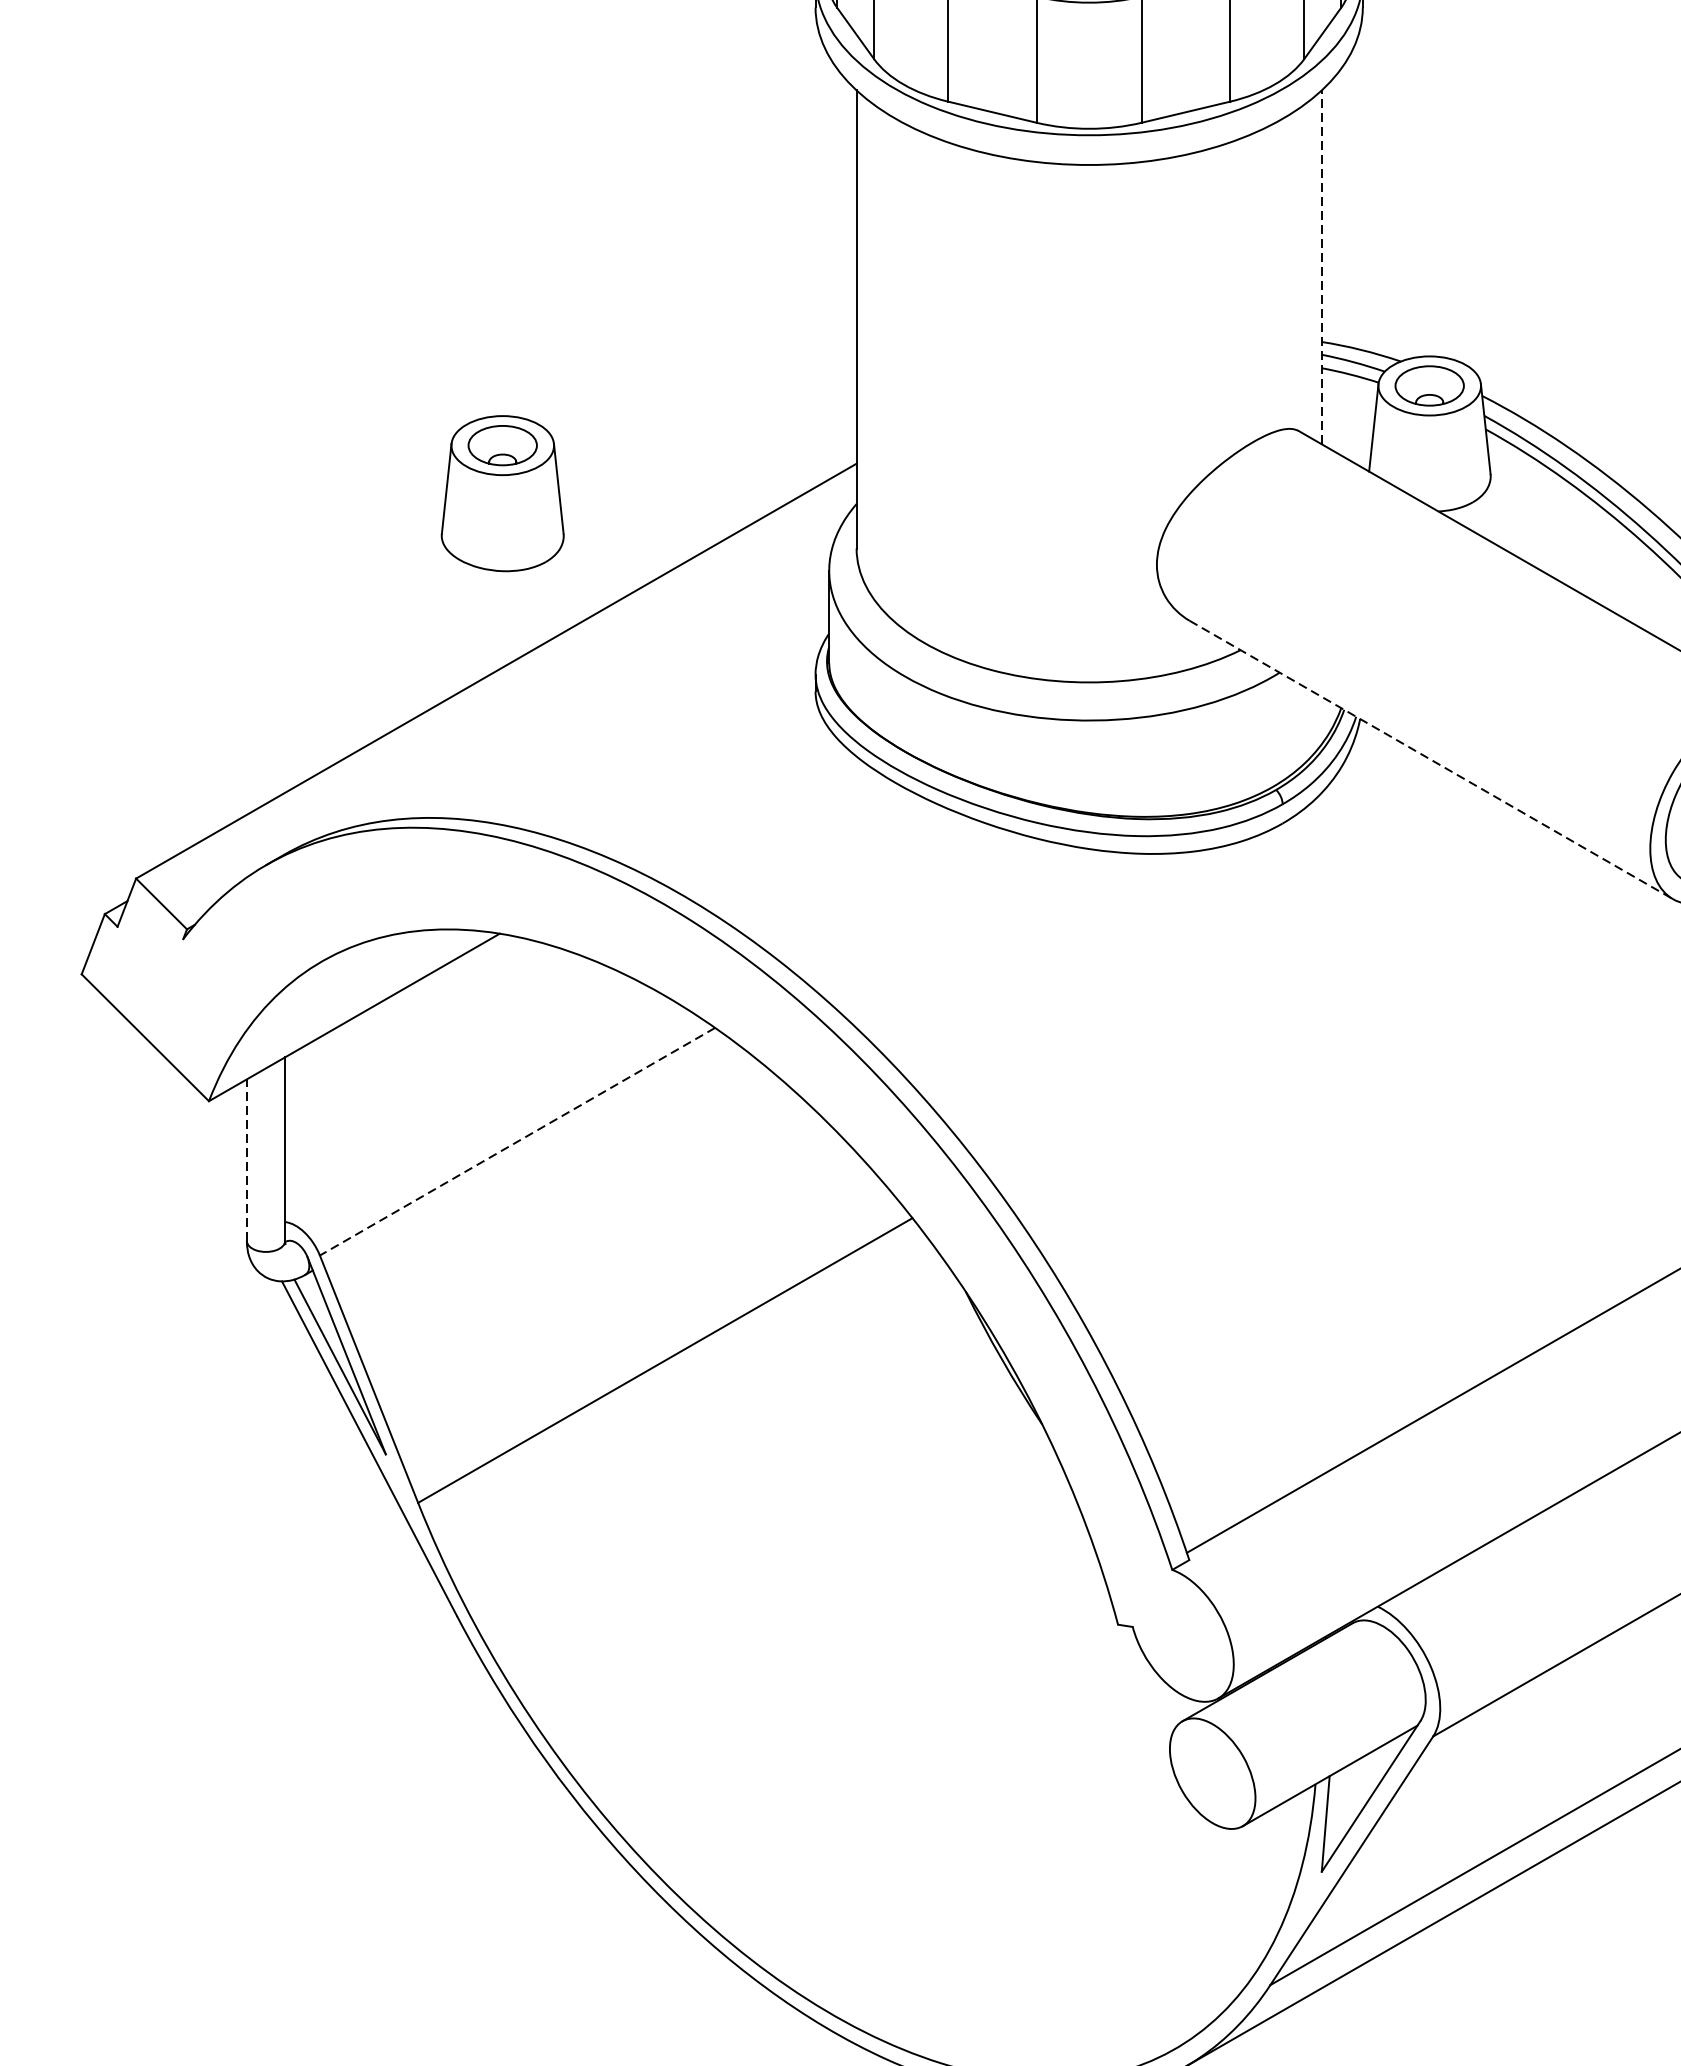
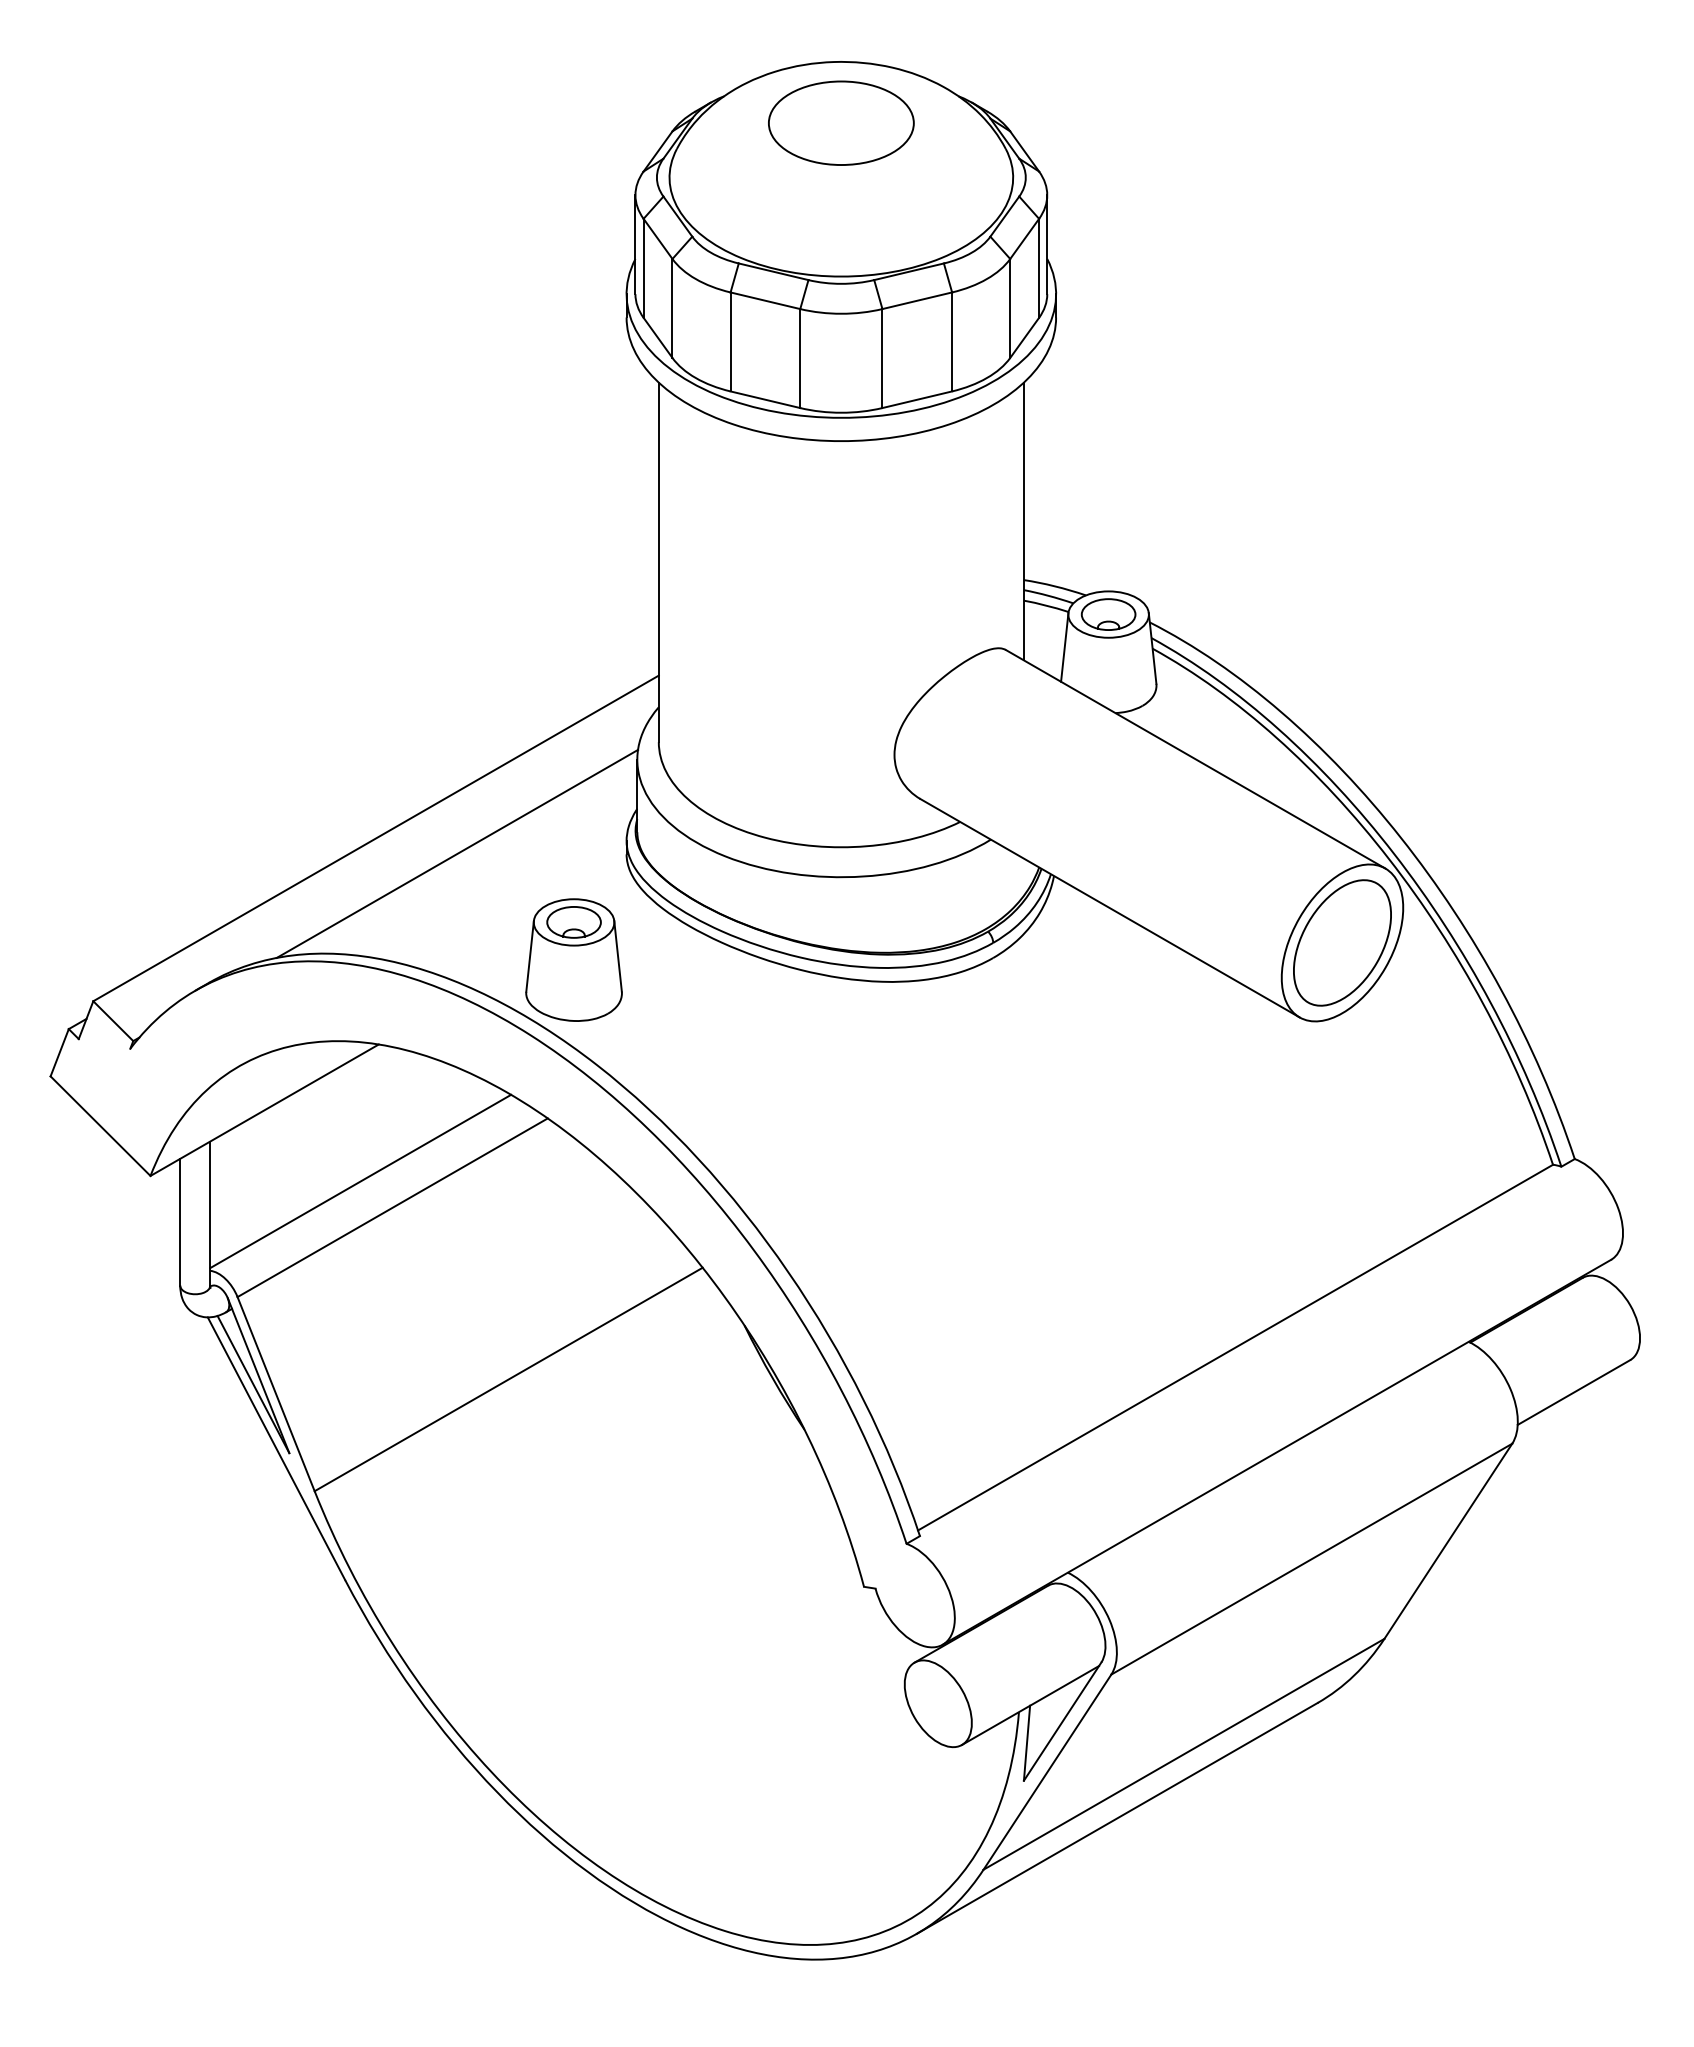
line: (1321, 267) -> (1023, 521), dashed -> solid
part: (502, 492) -> (573, 959), moved
line: (600, 690) -> (457, 853), added
line: (1430, 760) -> (1109, 908), dashed -> solid
line: (476, 1108) -> (360, 1181), added
line: (517, 1141) -> (392, 1207), dashed -> solid
line: (247, 1159) -> (180, 1221), dashed -> solid

